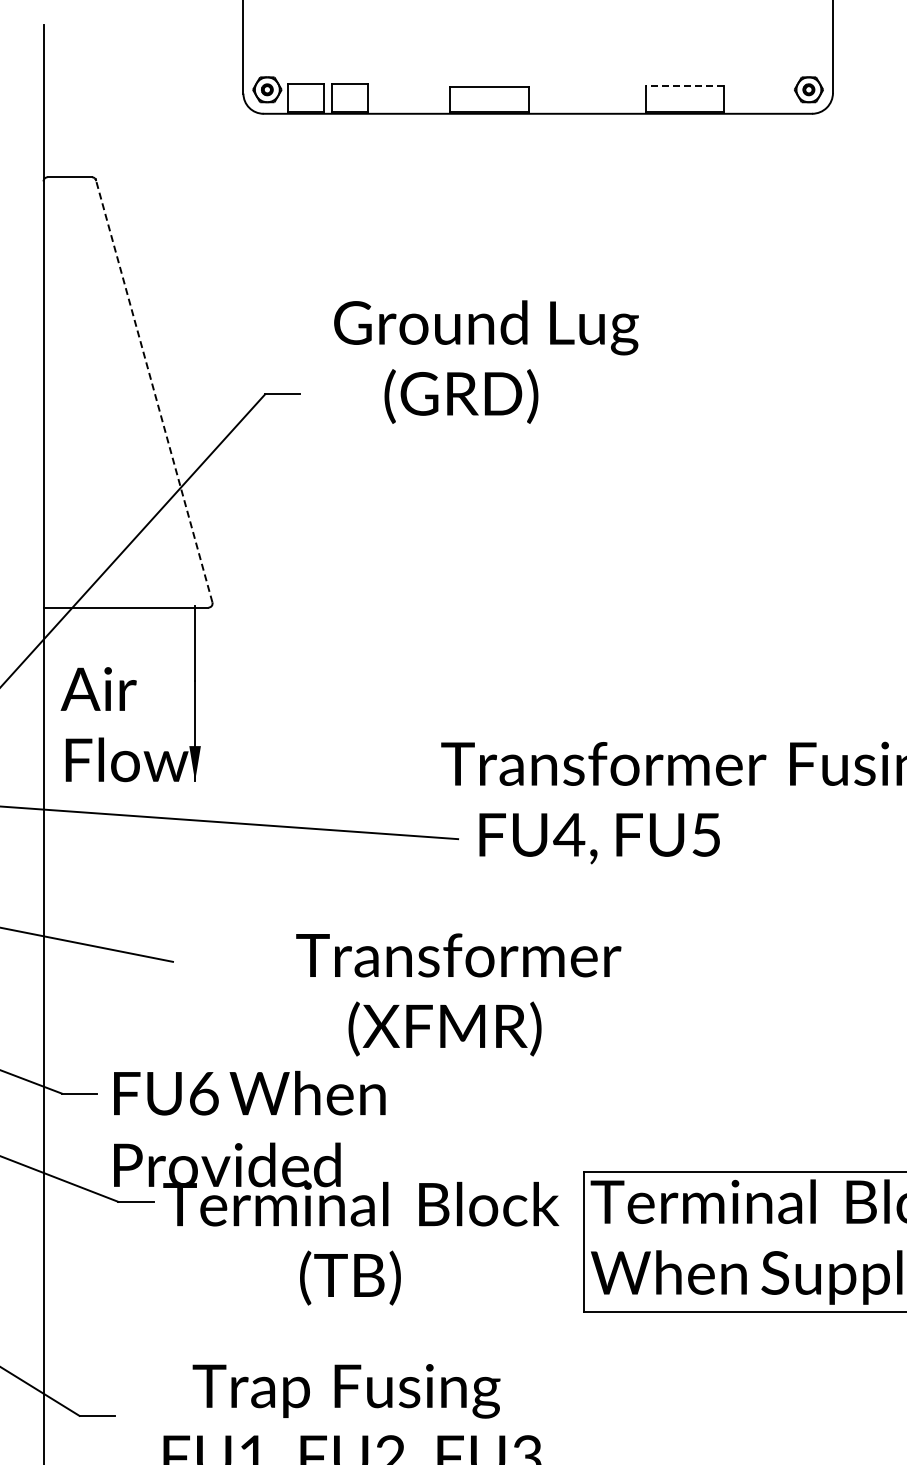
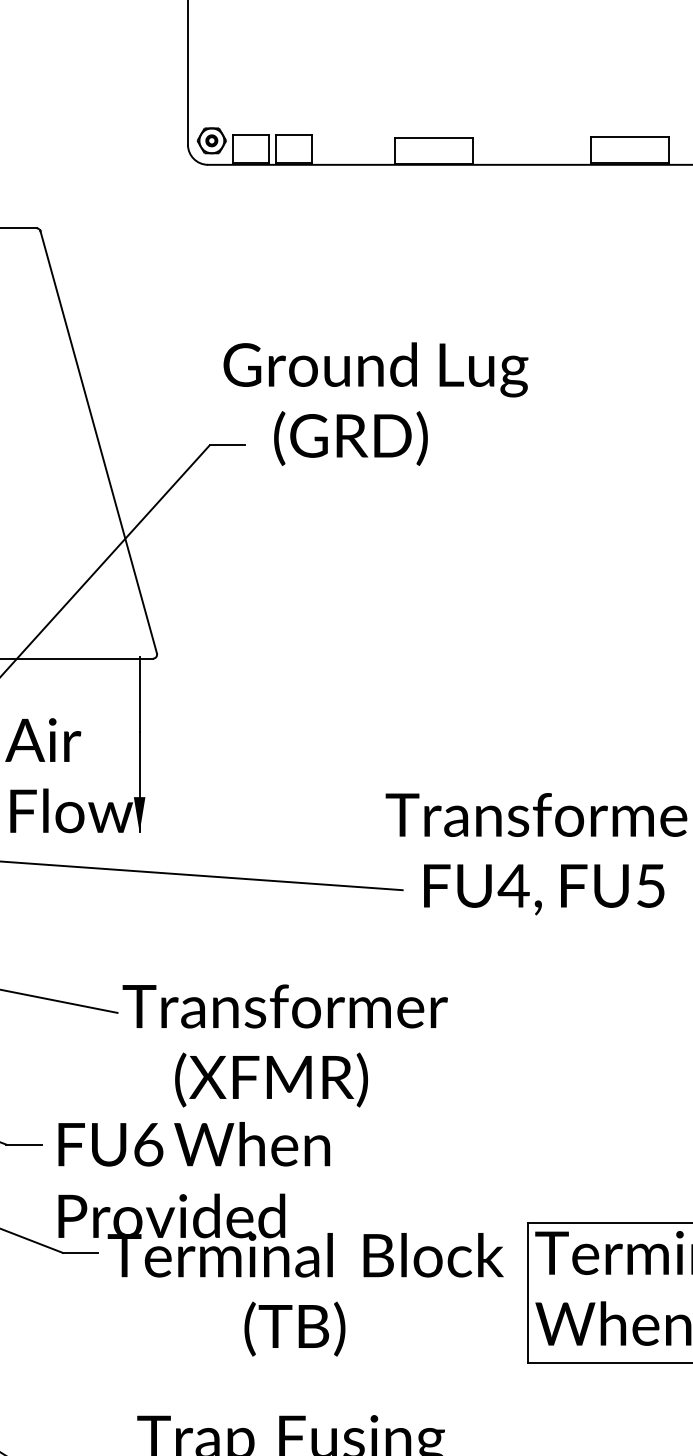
line: (684, 86) -> (629, 137), dashed -> solid
text: (486, 361) -> (376, 403), moved
line: (154, 391) -> (99, 442), dashed -> solid
text: (458, 994) -> (285, 1045), moved

